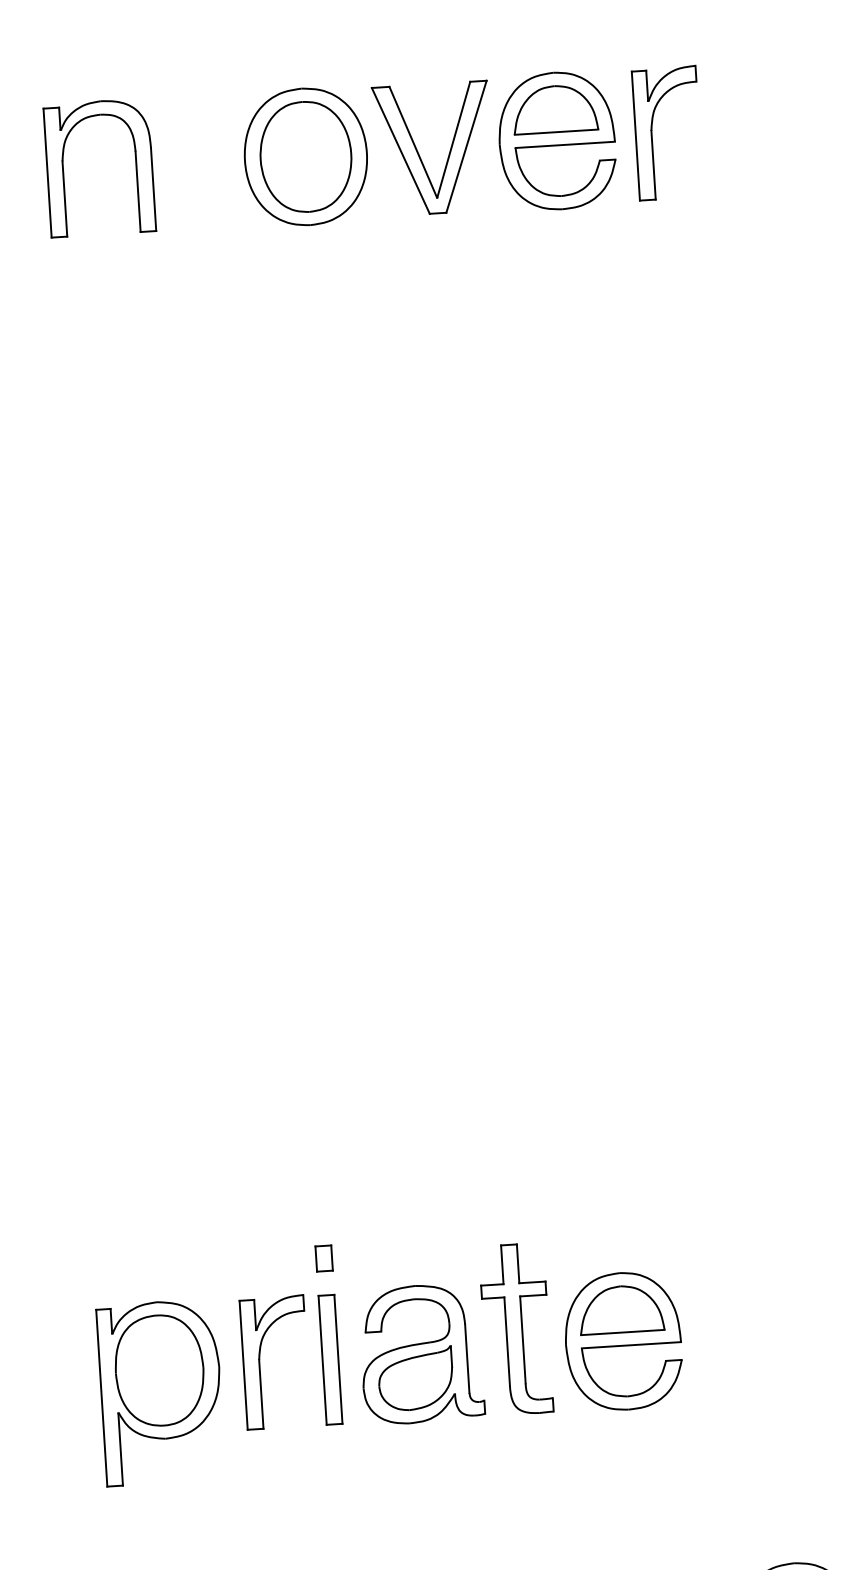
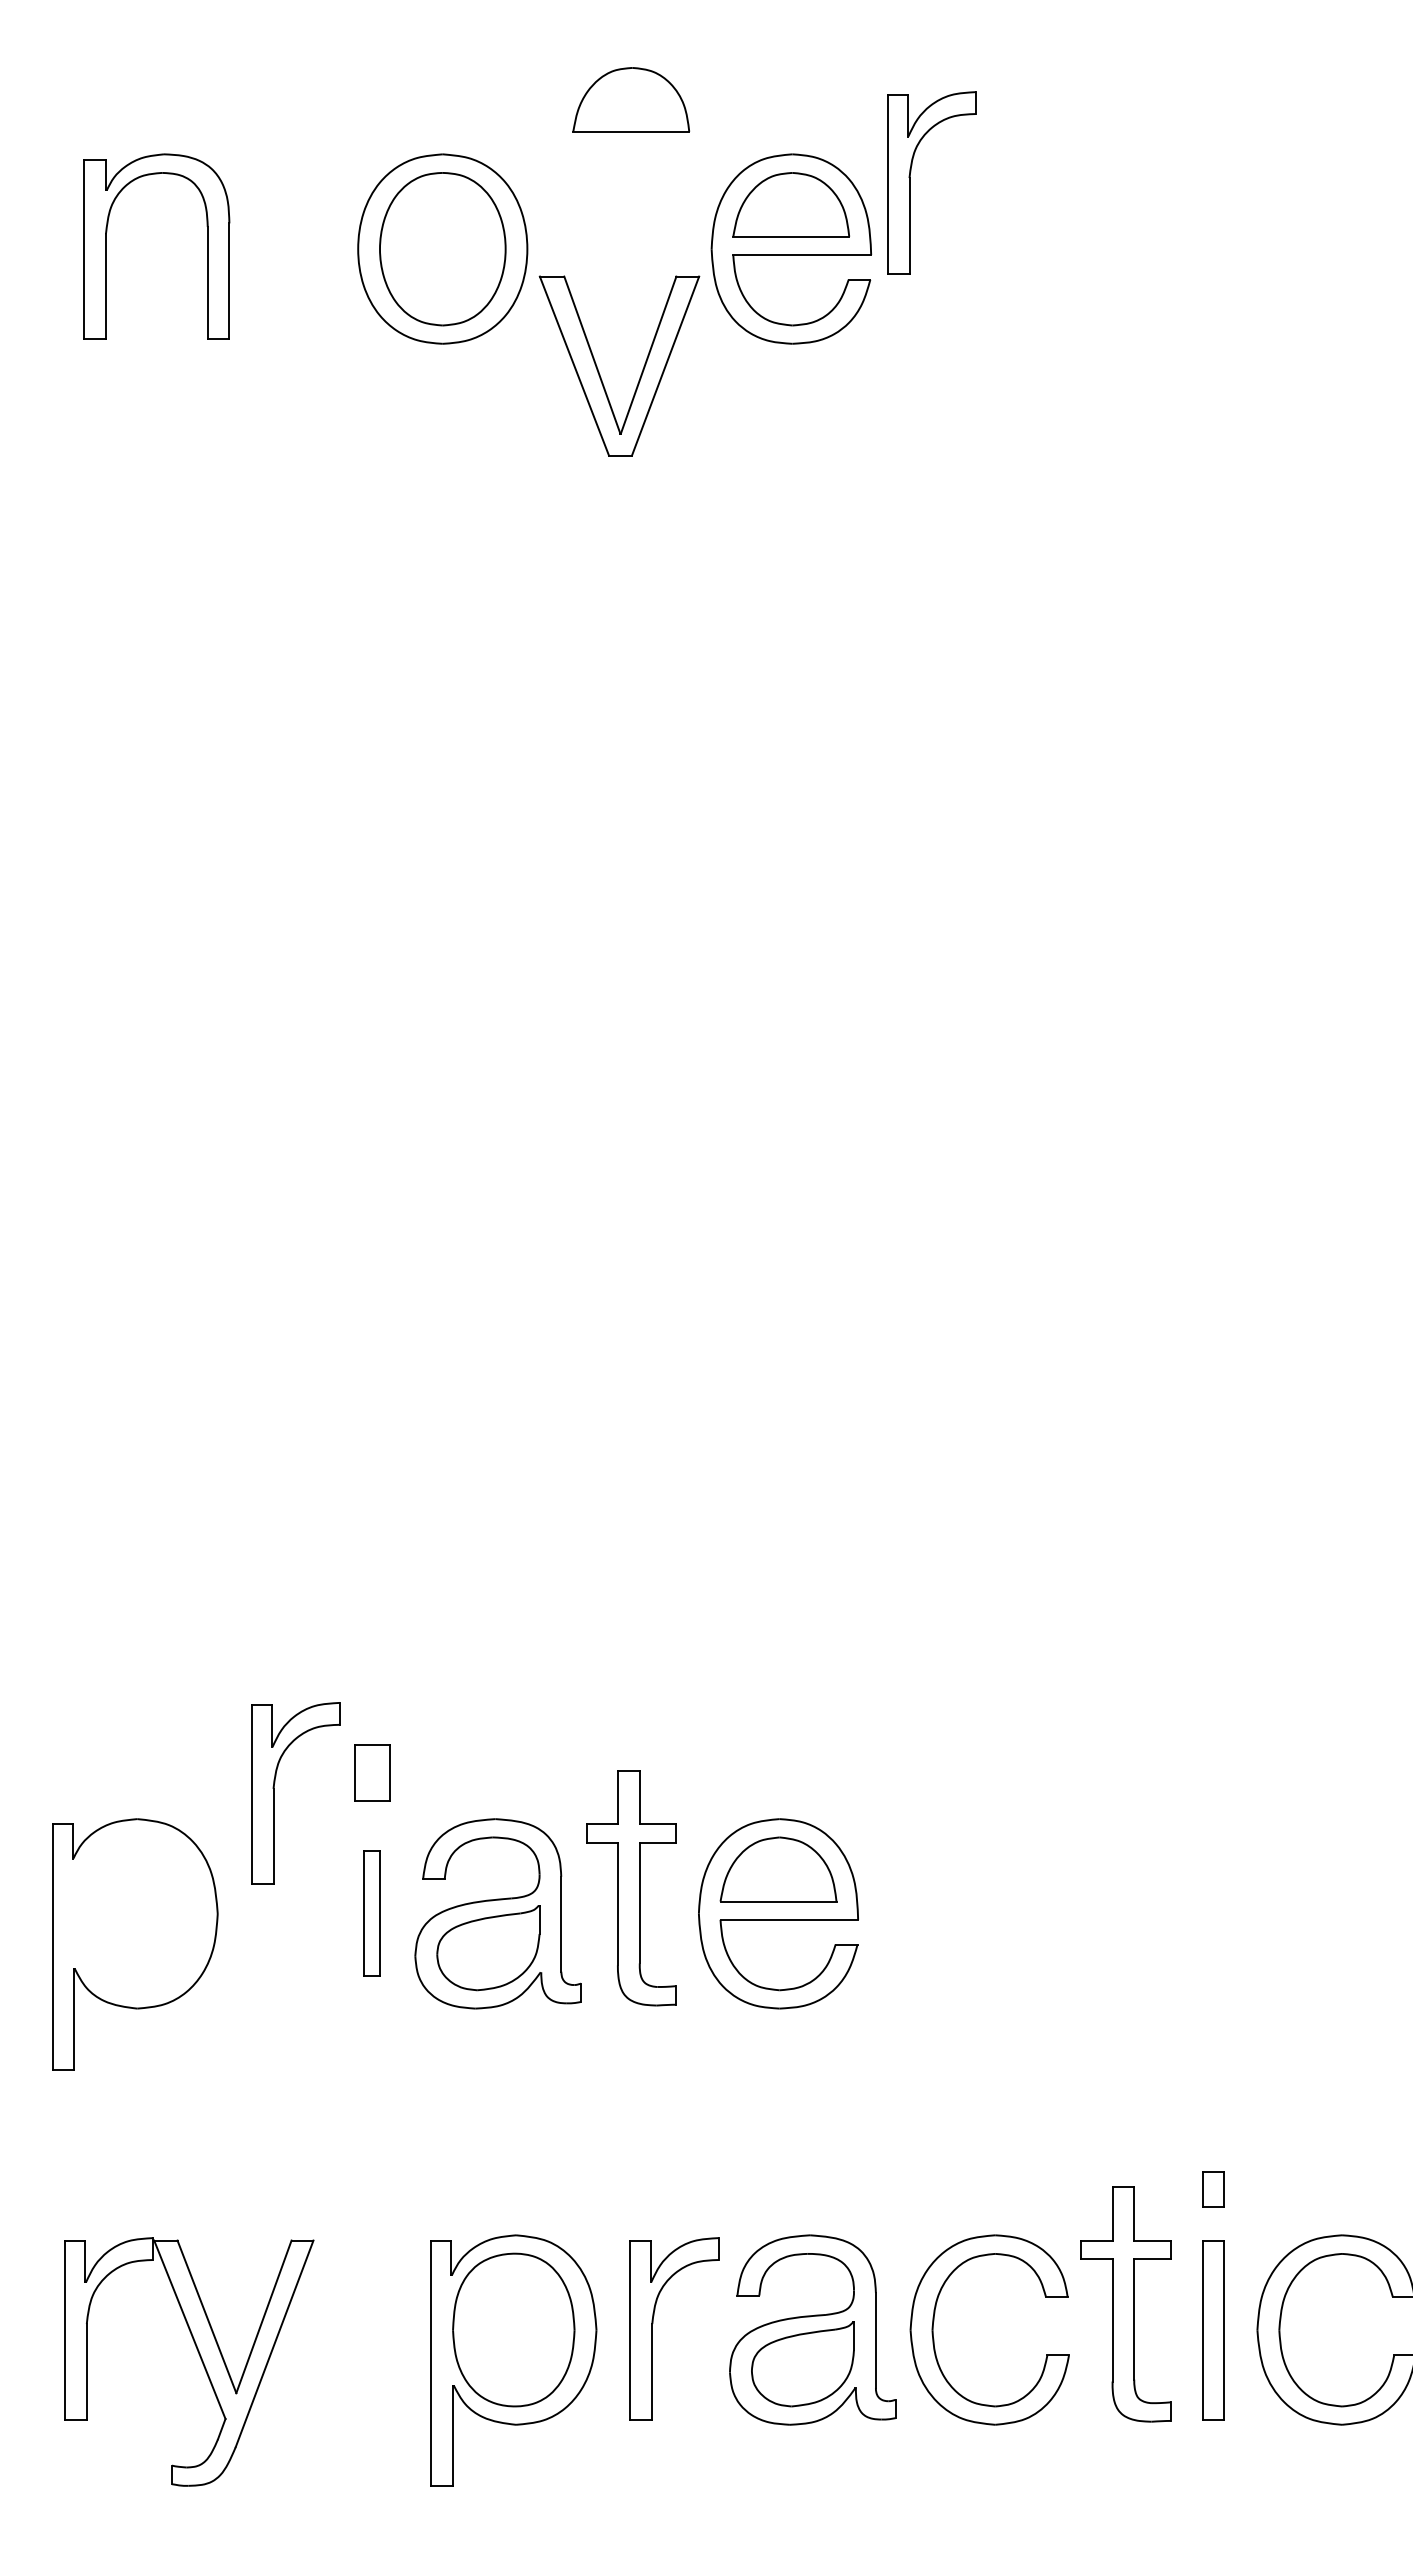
part: (435, 40) -> (631, 99), added
part: (652, 133) -> (910, 182), moved
part: (419, 153) -> (599, 371), moved
part: (323, 1258) -> (371, 1773), size x1.6
part: (330, 1359) -> (371, 1913), size x0.7
part: (260, 1363) -> (274, 1793), moved
part: (159, 1370) -> (134, 1913), removed

